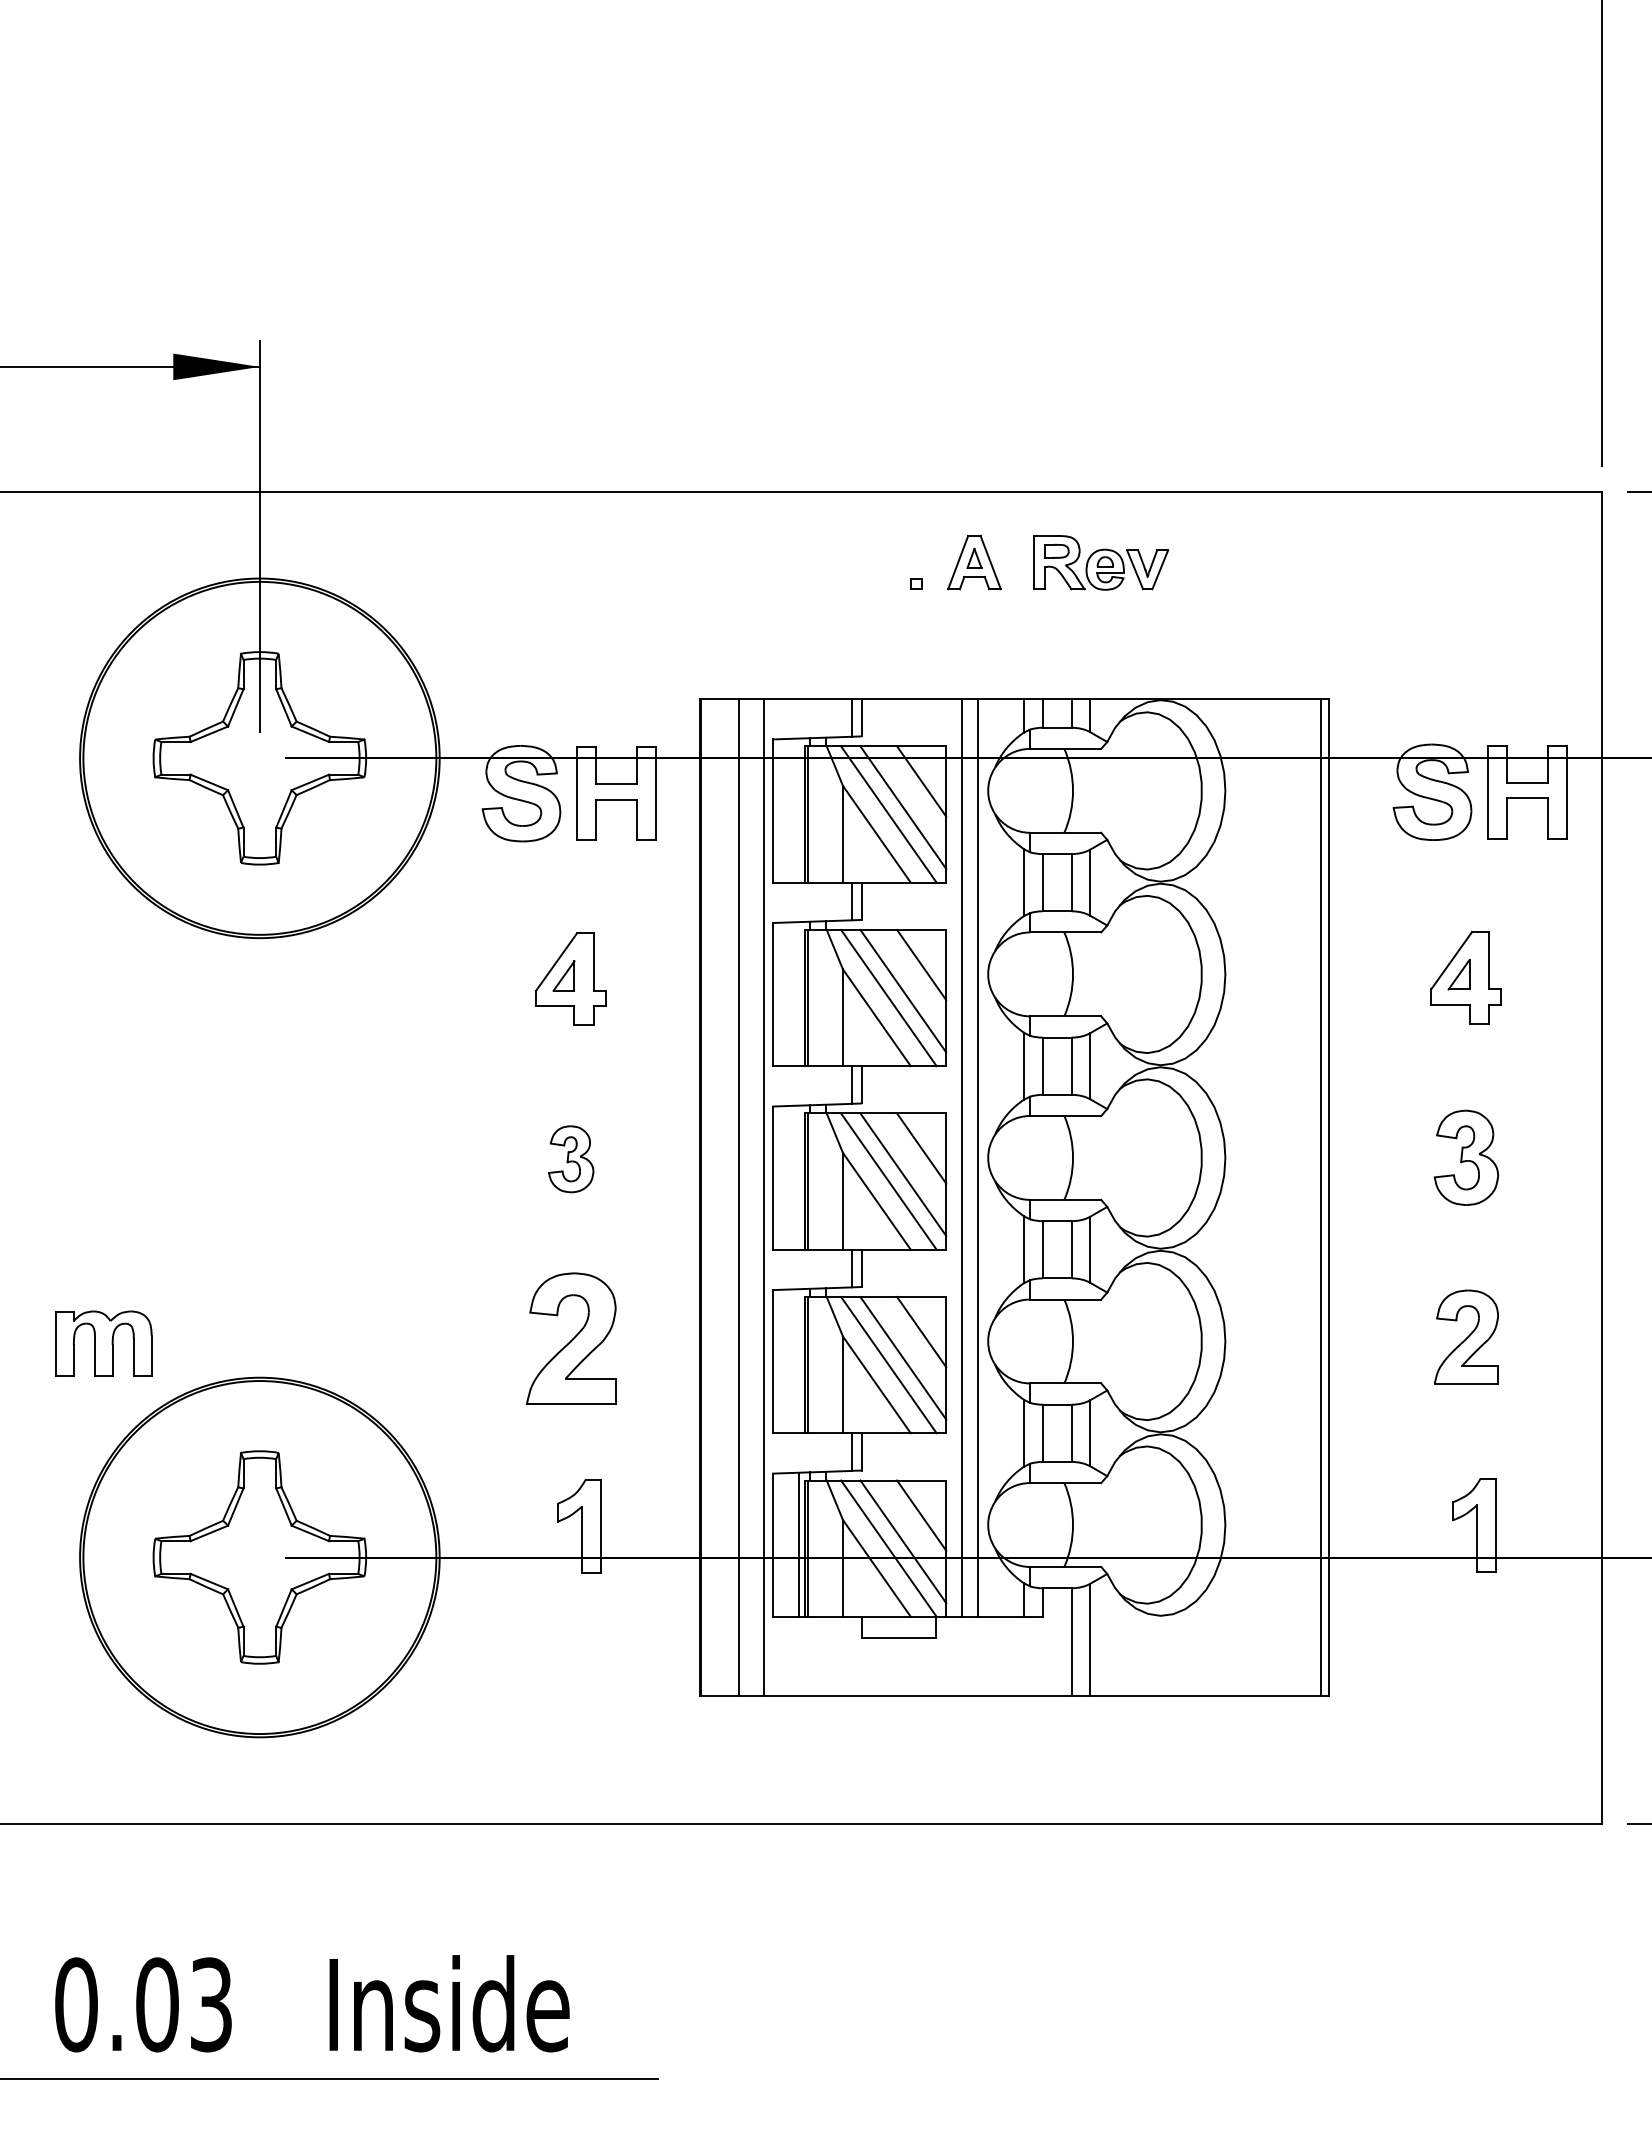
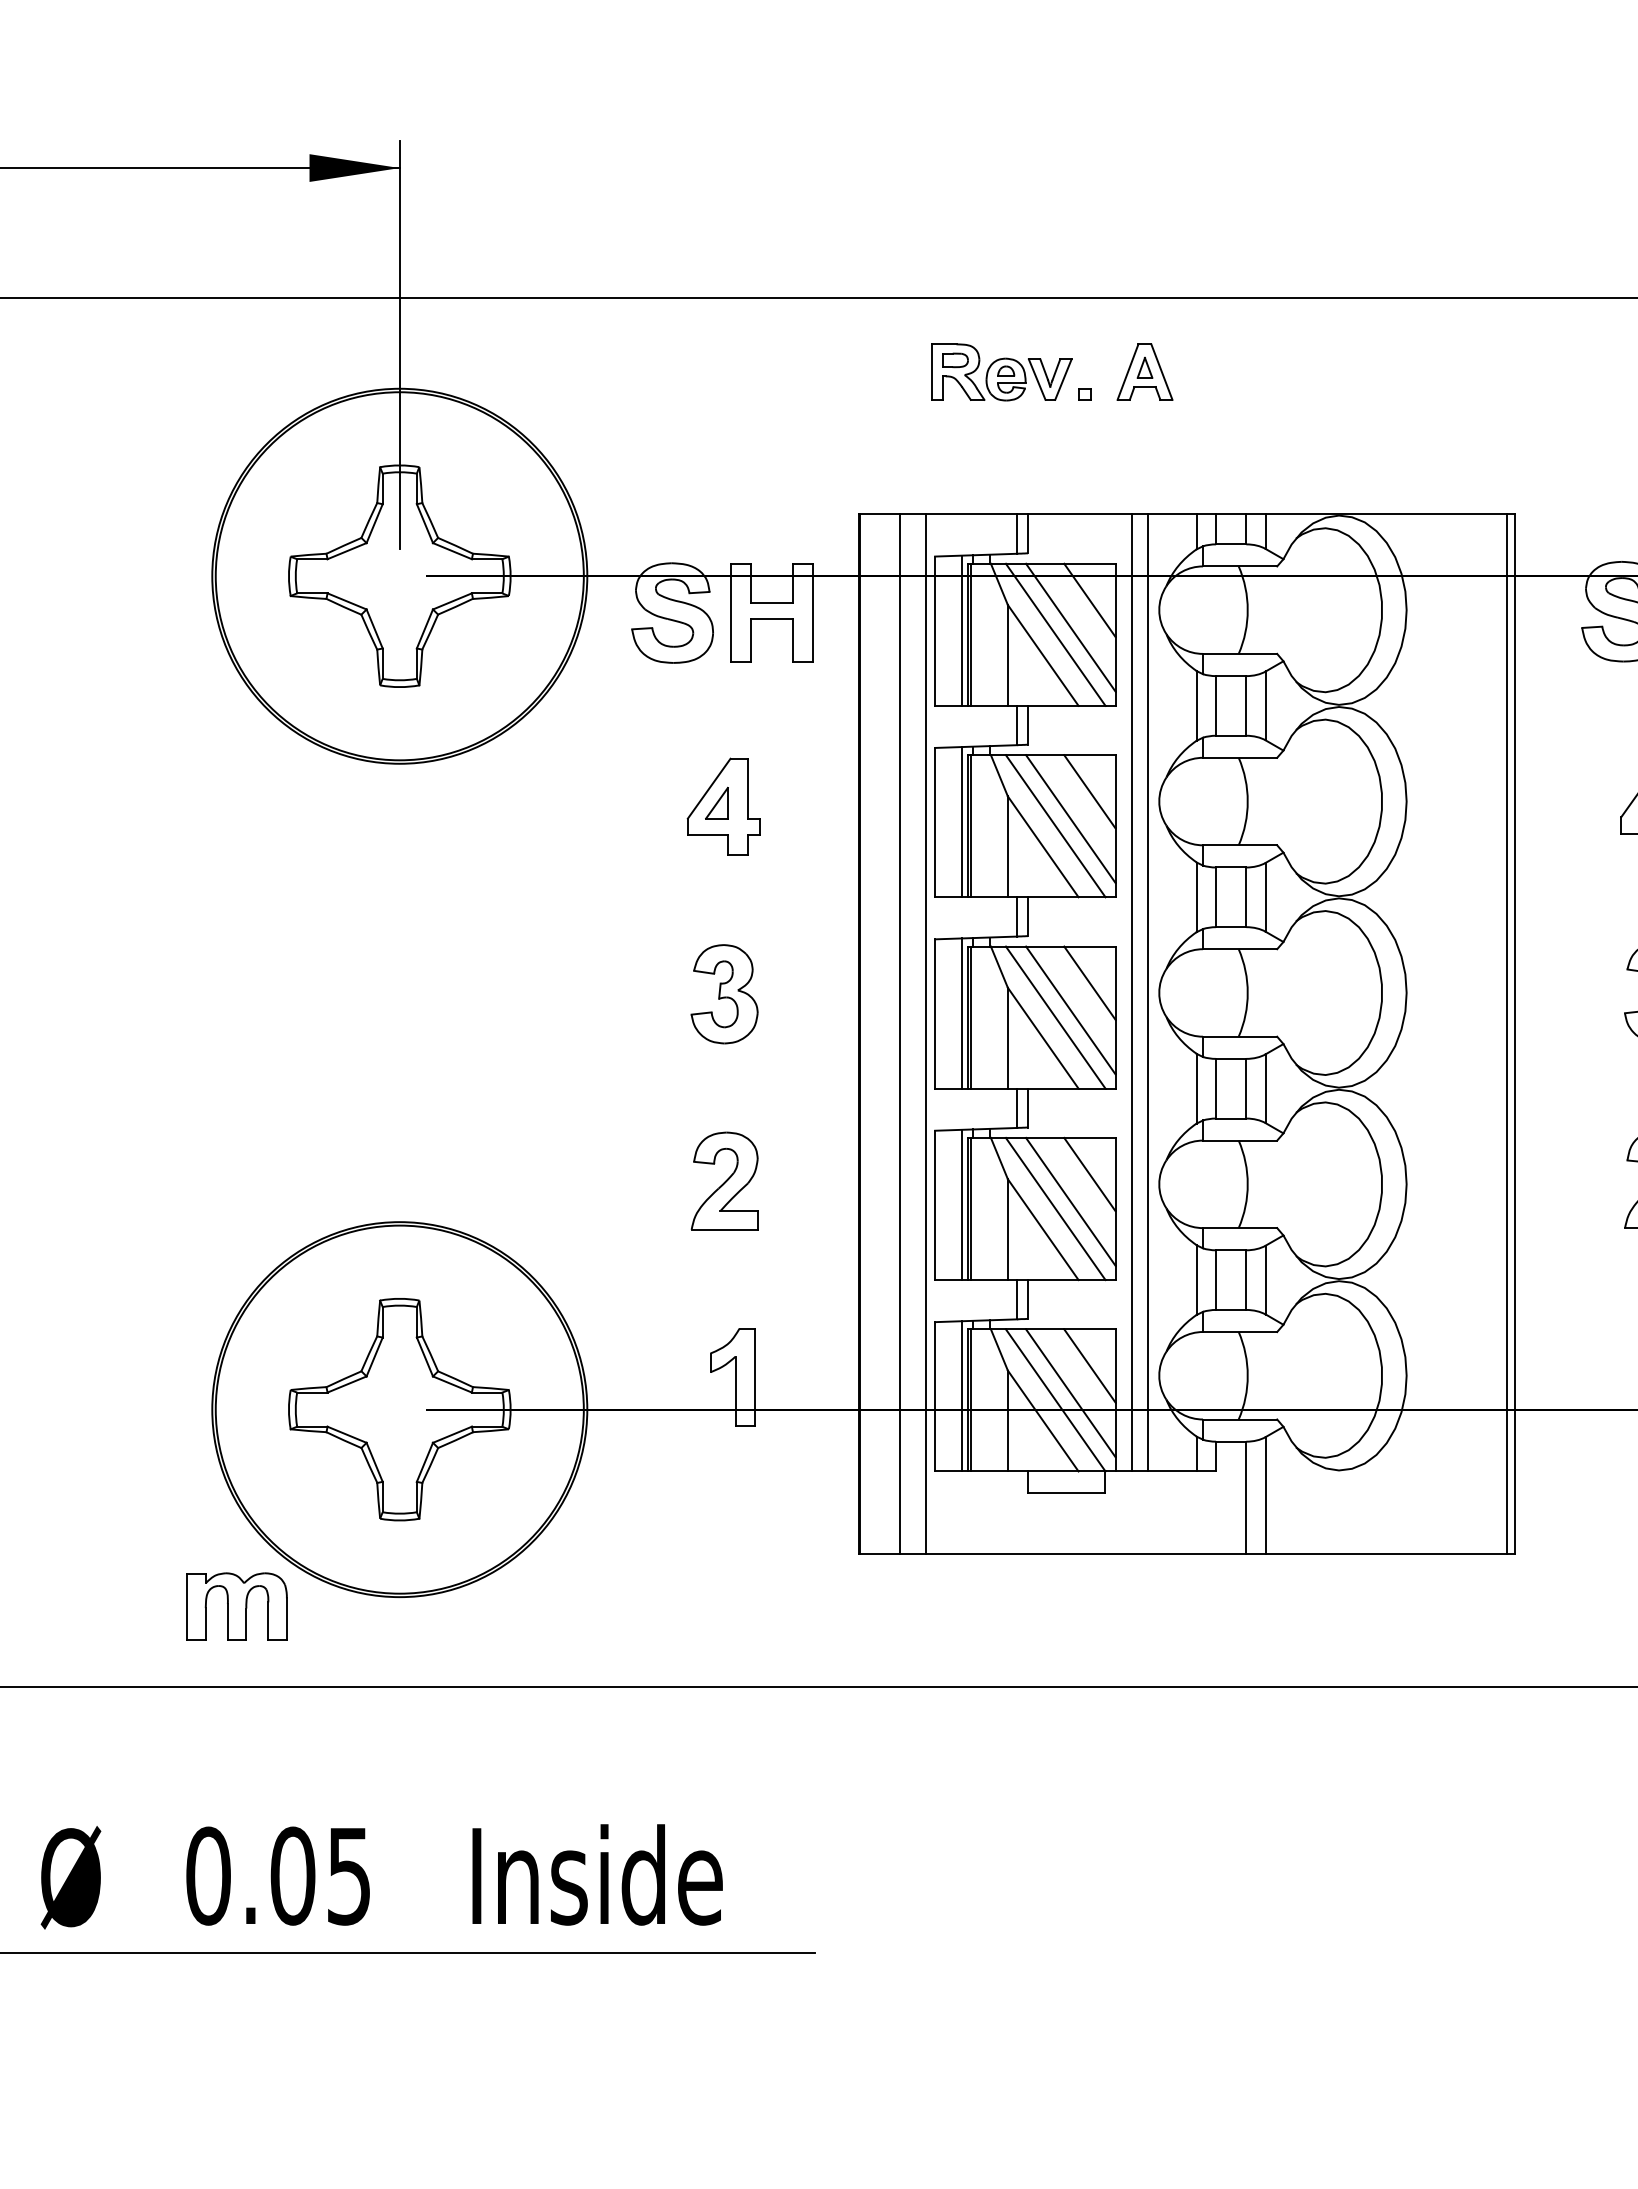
part: (1100, 562) -> (1001, 372), moved
line: (799, 810) -> (962, 630), added
line: (799, 994) -> (962, 822), added
part: (570, 1159) -> (723, 994), size x1.43
line: (799, 1177) -> (962, 1013), added
part: (571, 1337) -> (724, 1180), size x0.71
part: (103, 1343) -> (236, 1606), moved
line: (799, 1361) -> (962, 1205), added
text: (211, 2004) -> (349, 1875), 0.03 -> 0.05

